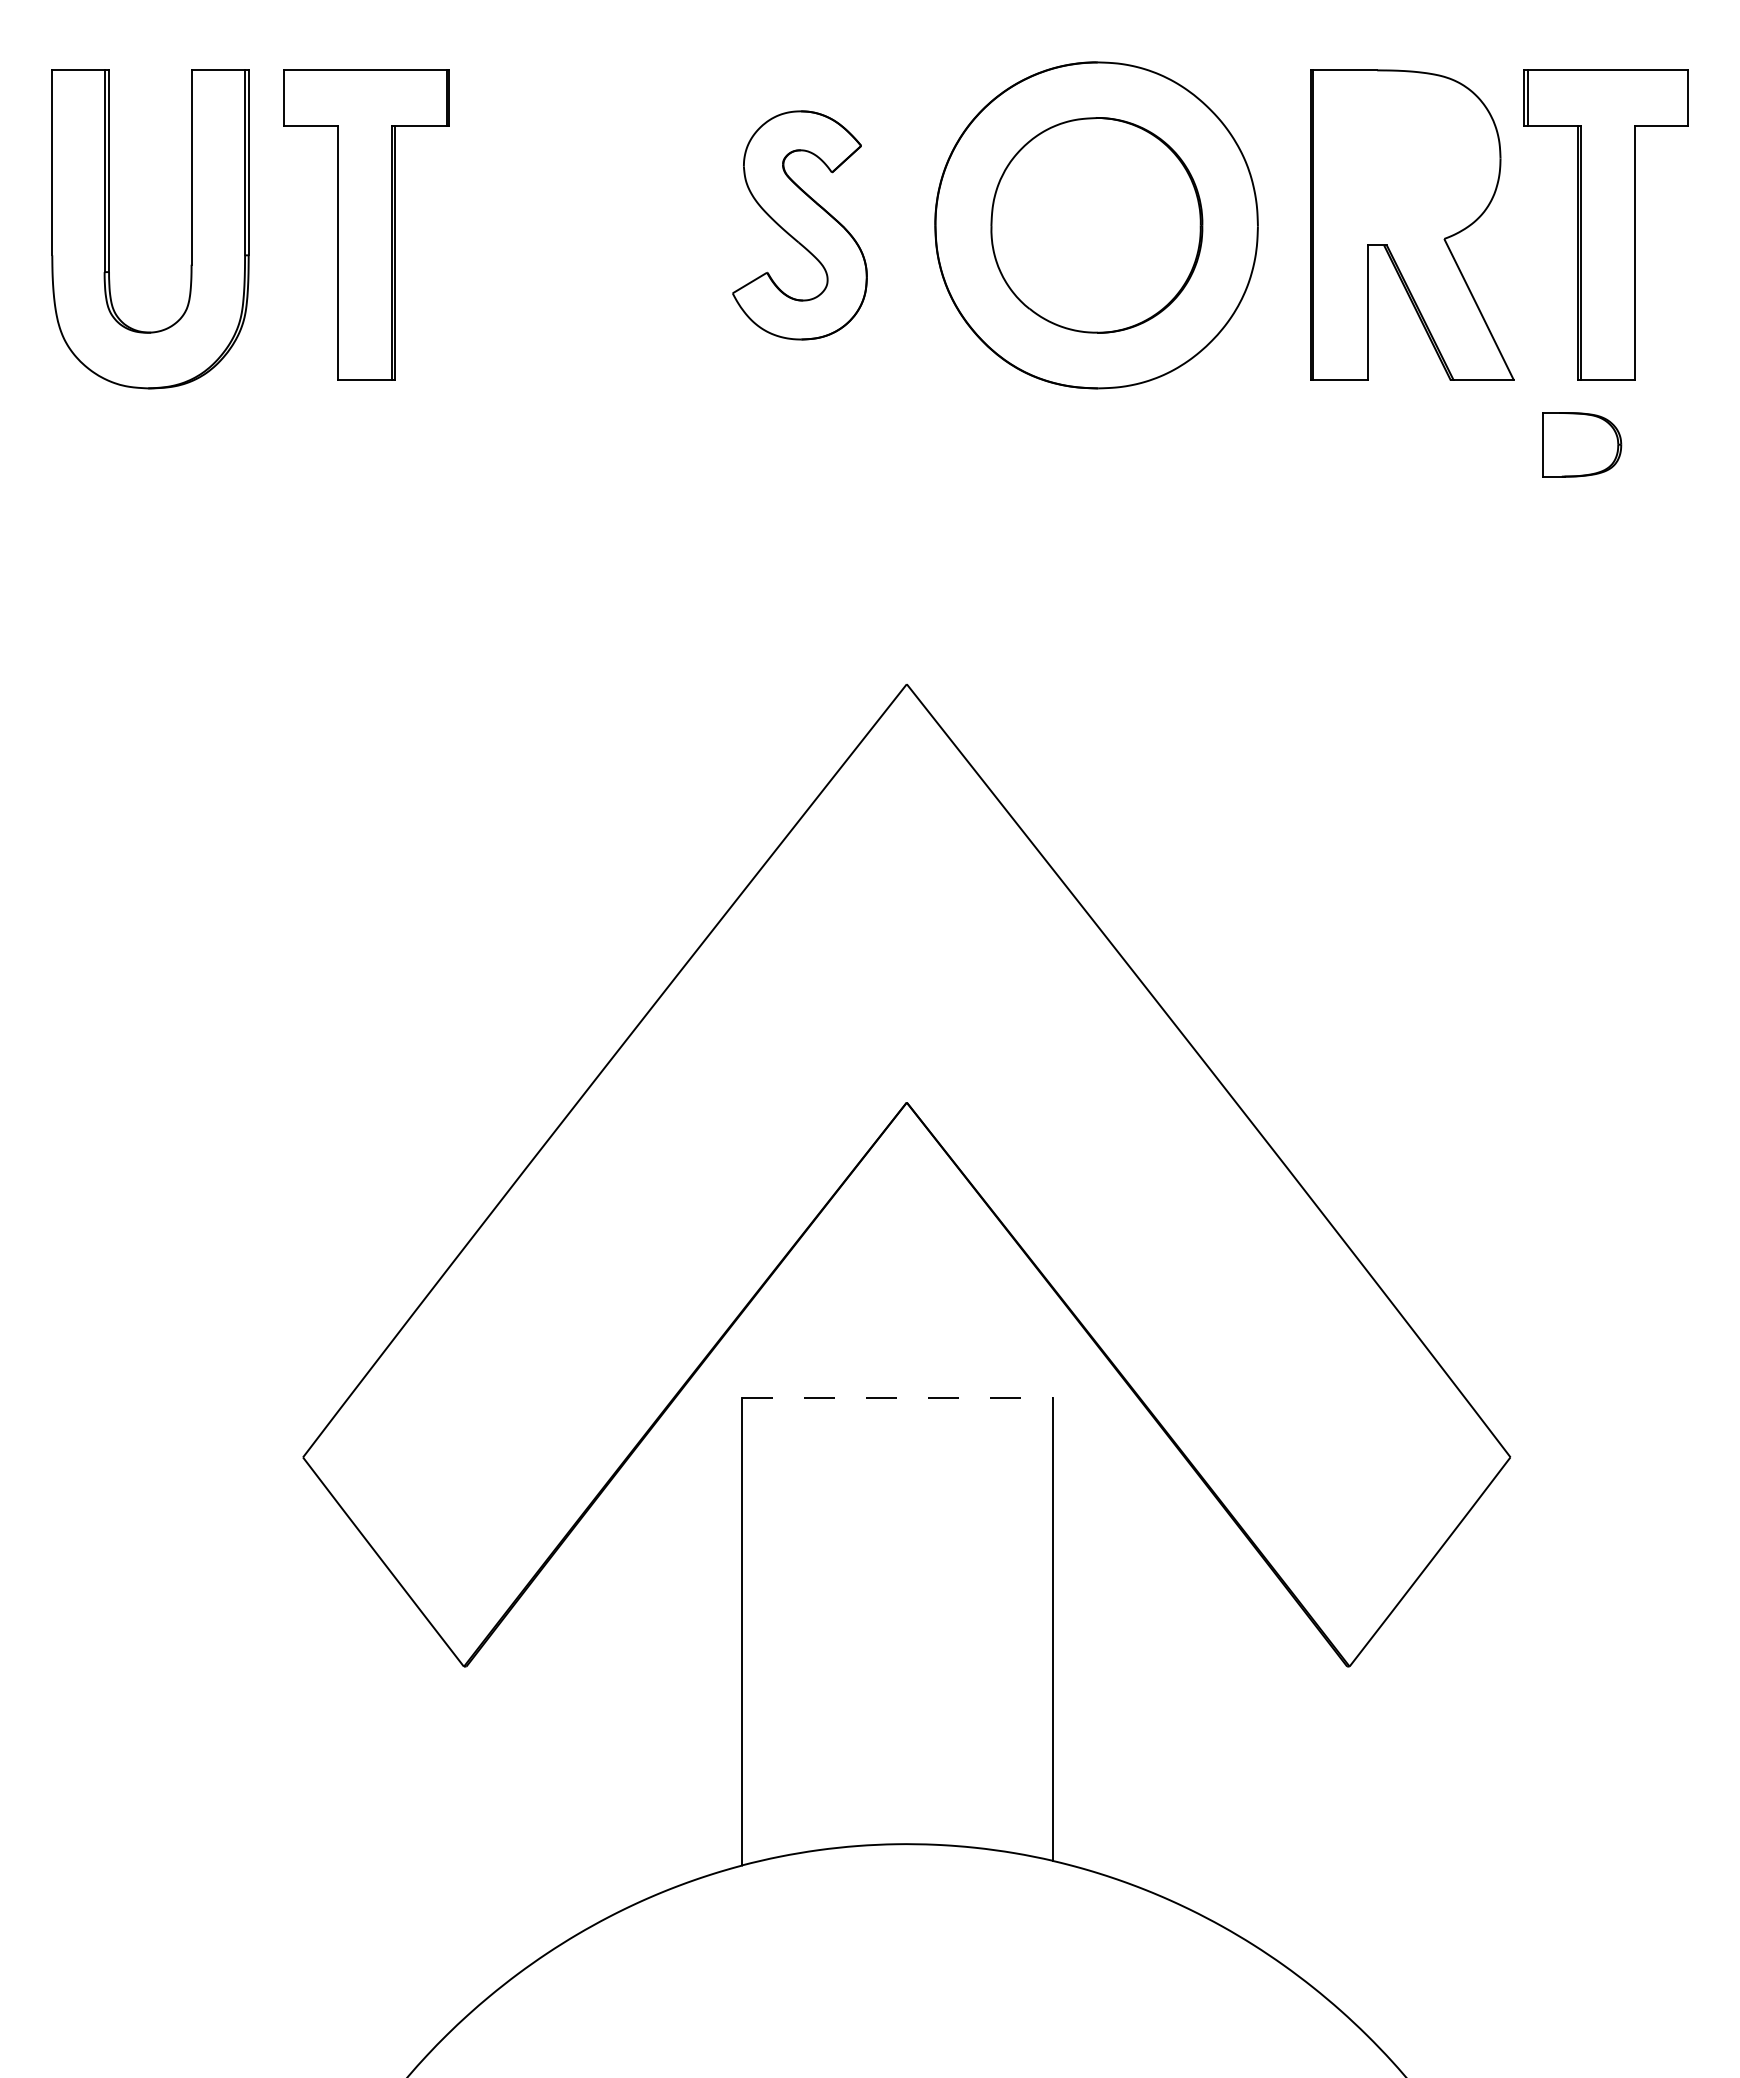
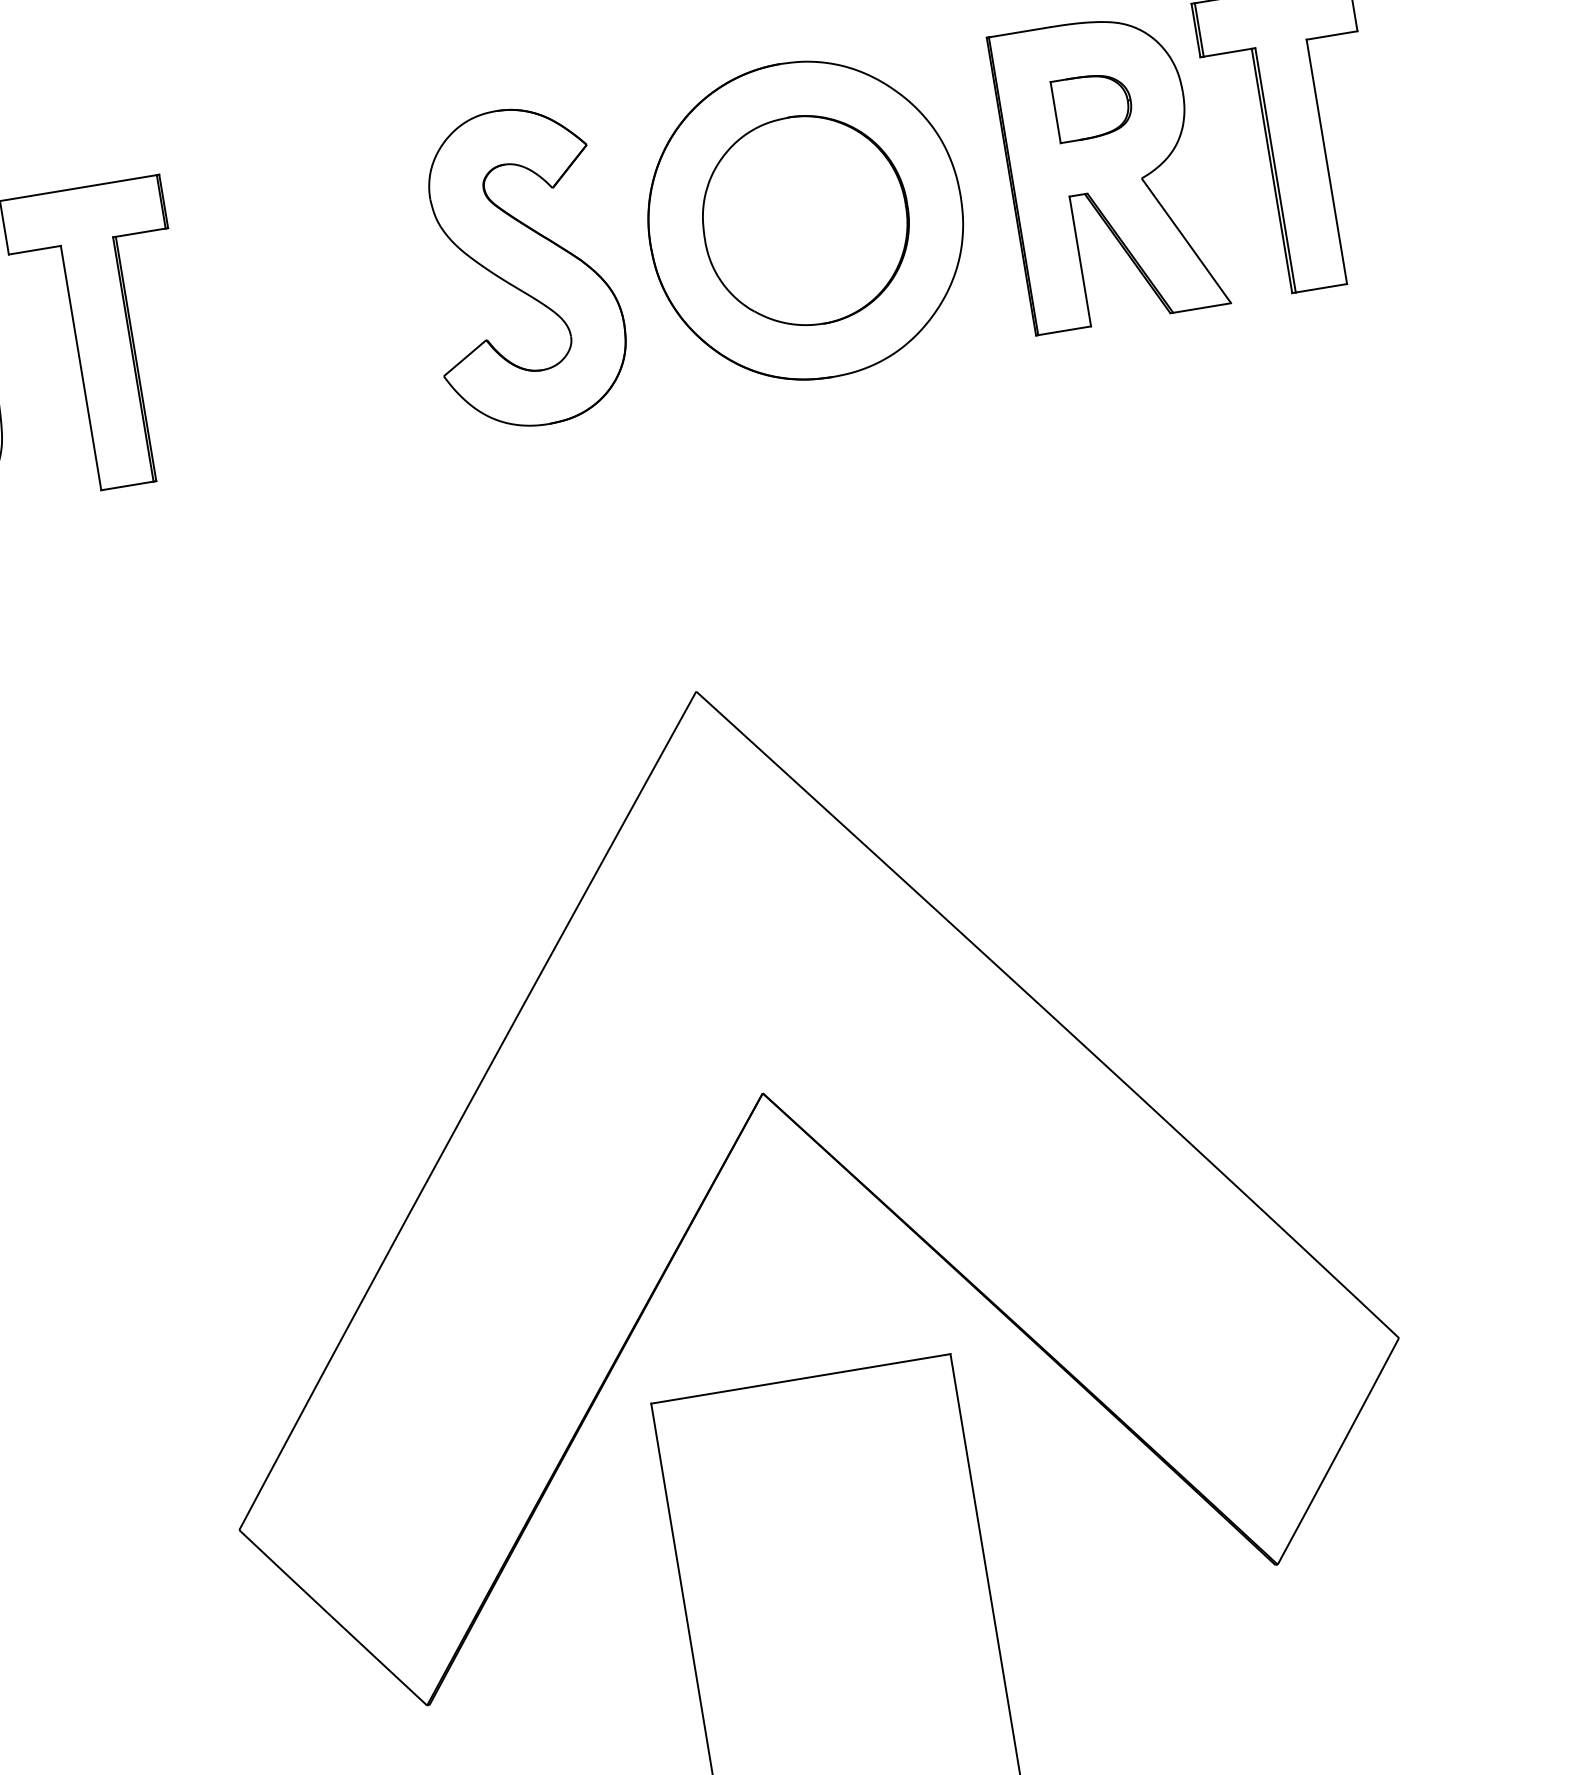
part: (799, 225) -> (520, 268), size x1.43
part: (1582, 444) -> (1093, 106), moved
line: (897, 1398) -> (800, 1379), dashed -> solid

